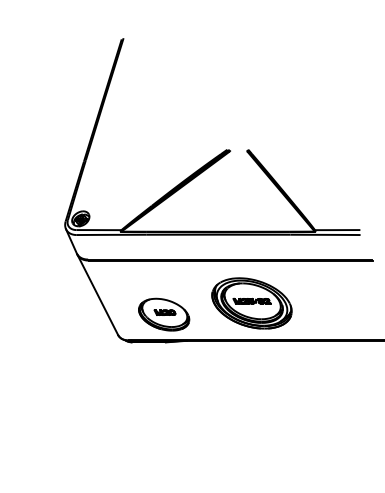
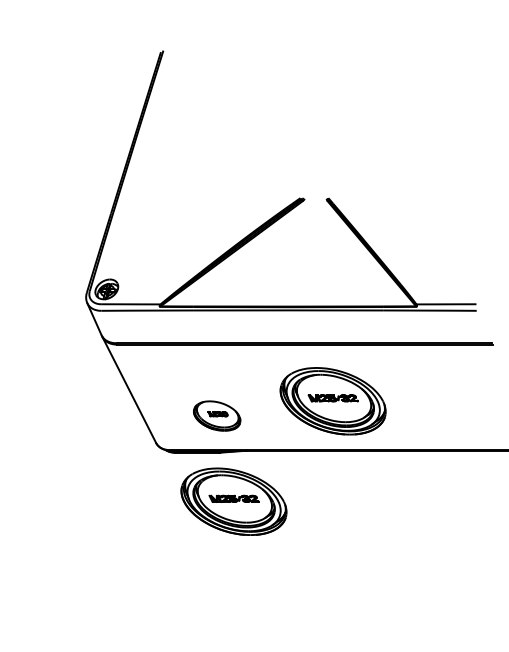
part: (164, 314) -> (217, 415), size x0.7
part: (176, 379) -> (233, 501), added

